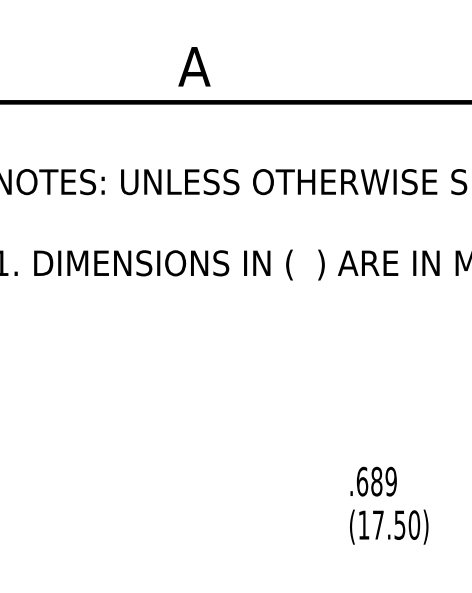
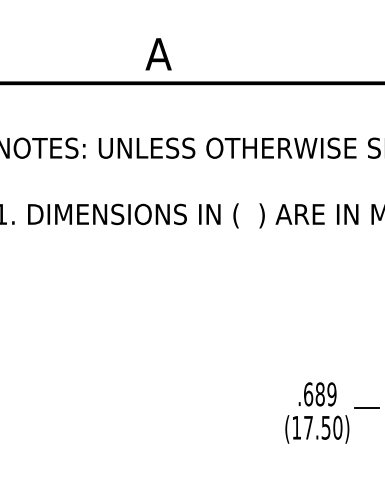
text: (373, 481) -> (317, 394), moved
line: (449, 501) -> (366, 408), added

